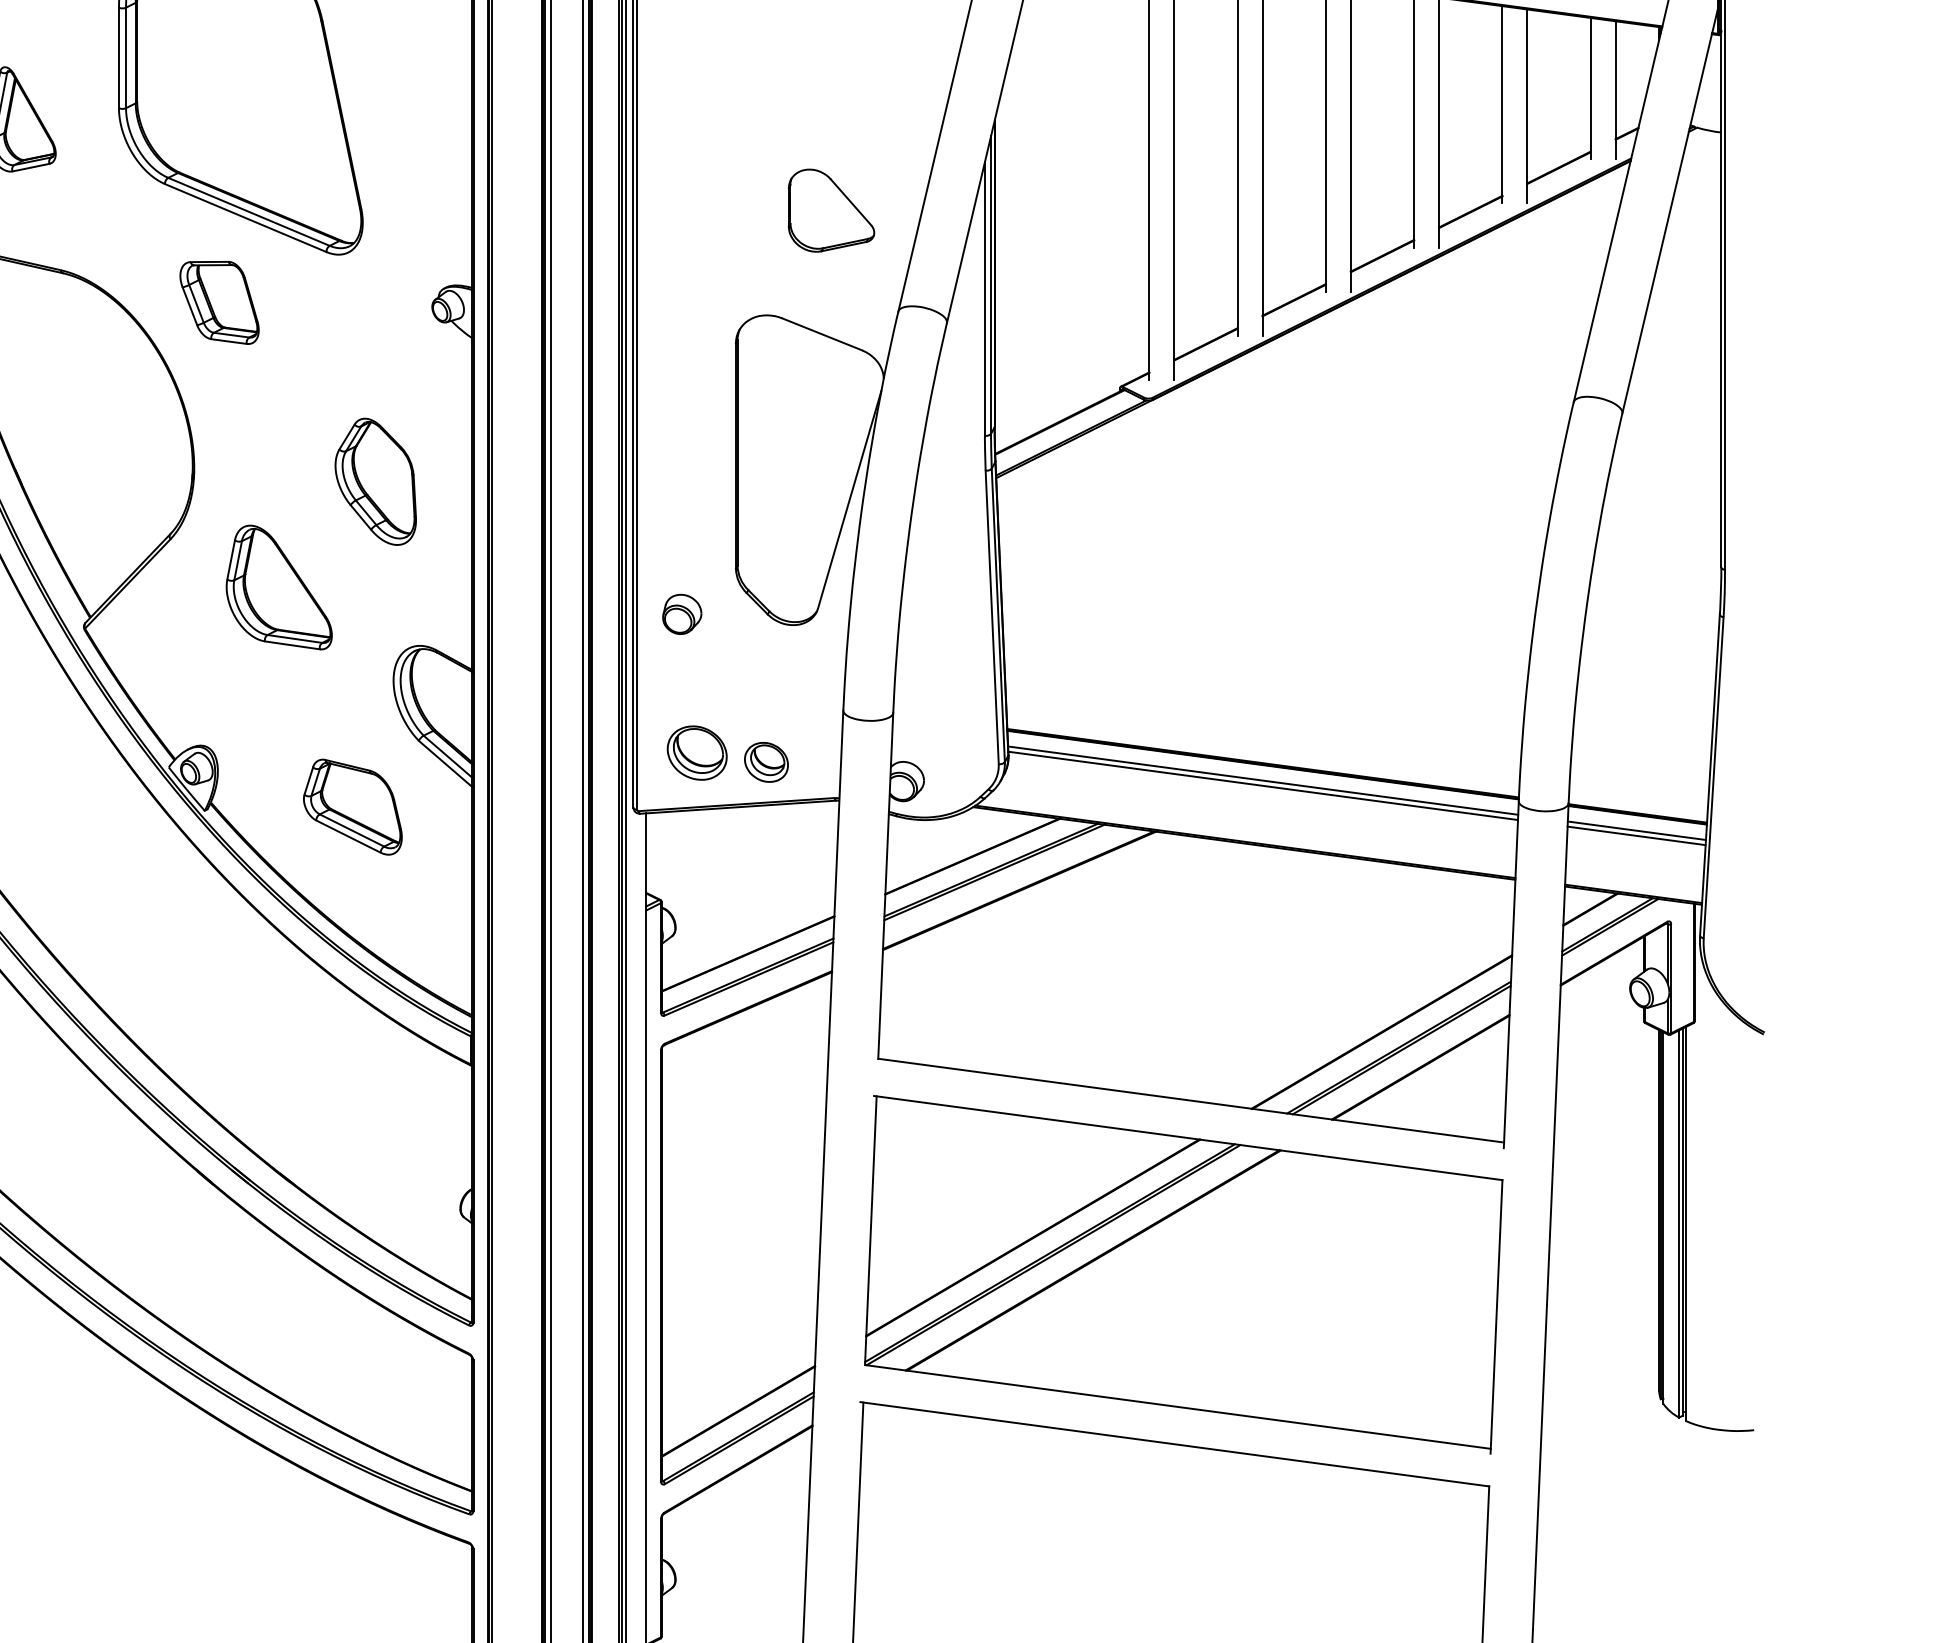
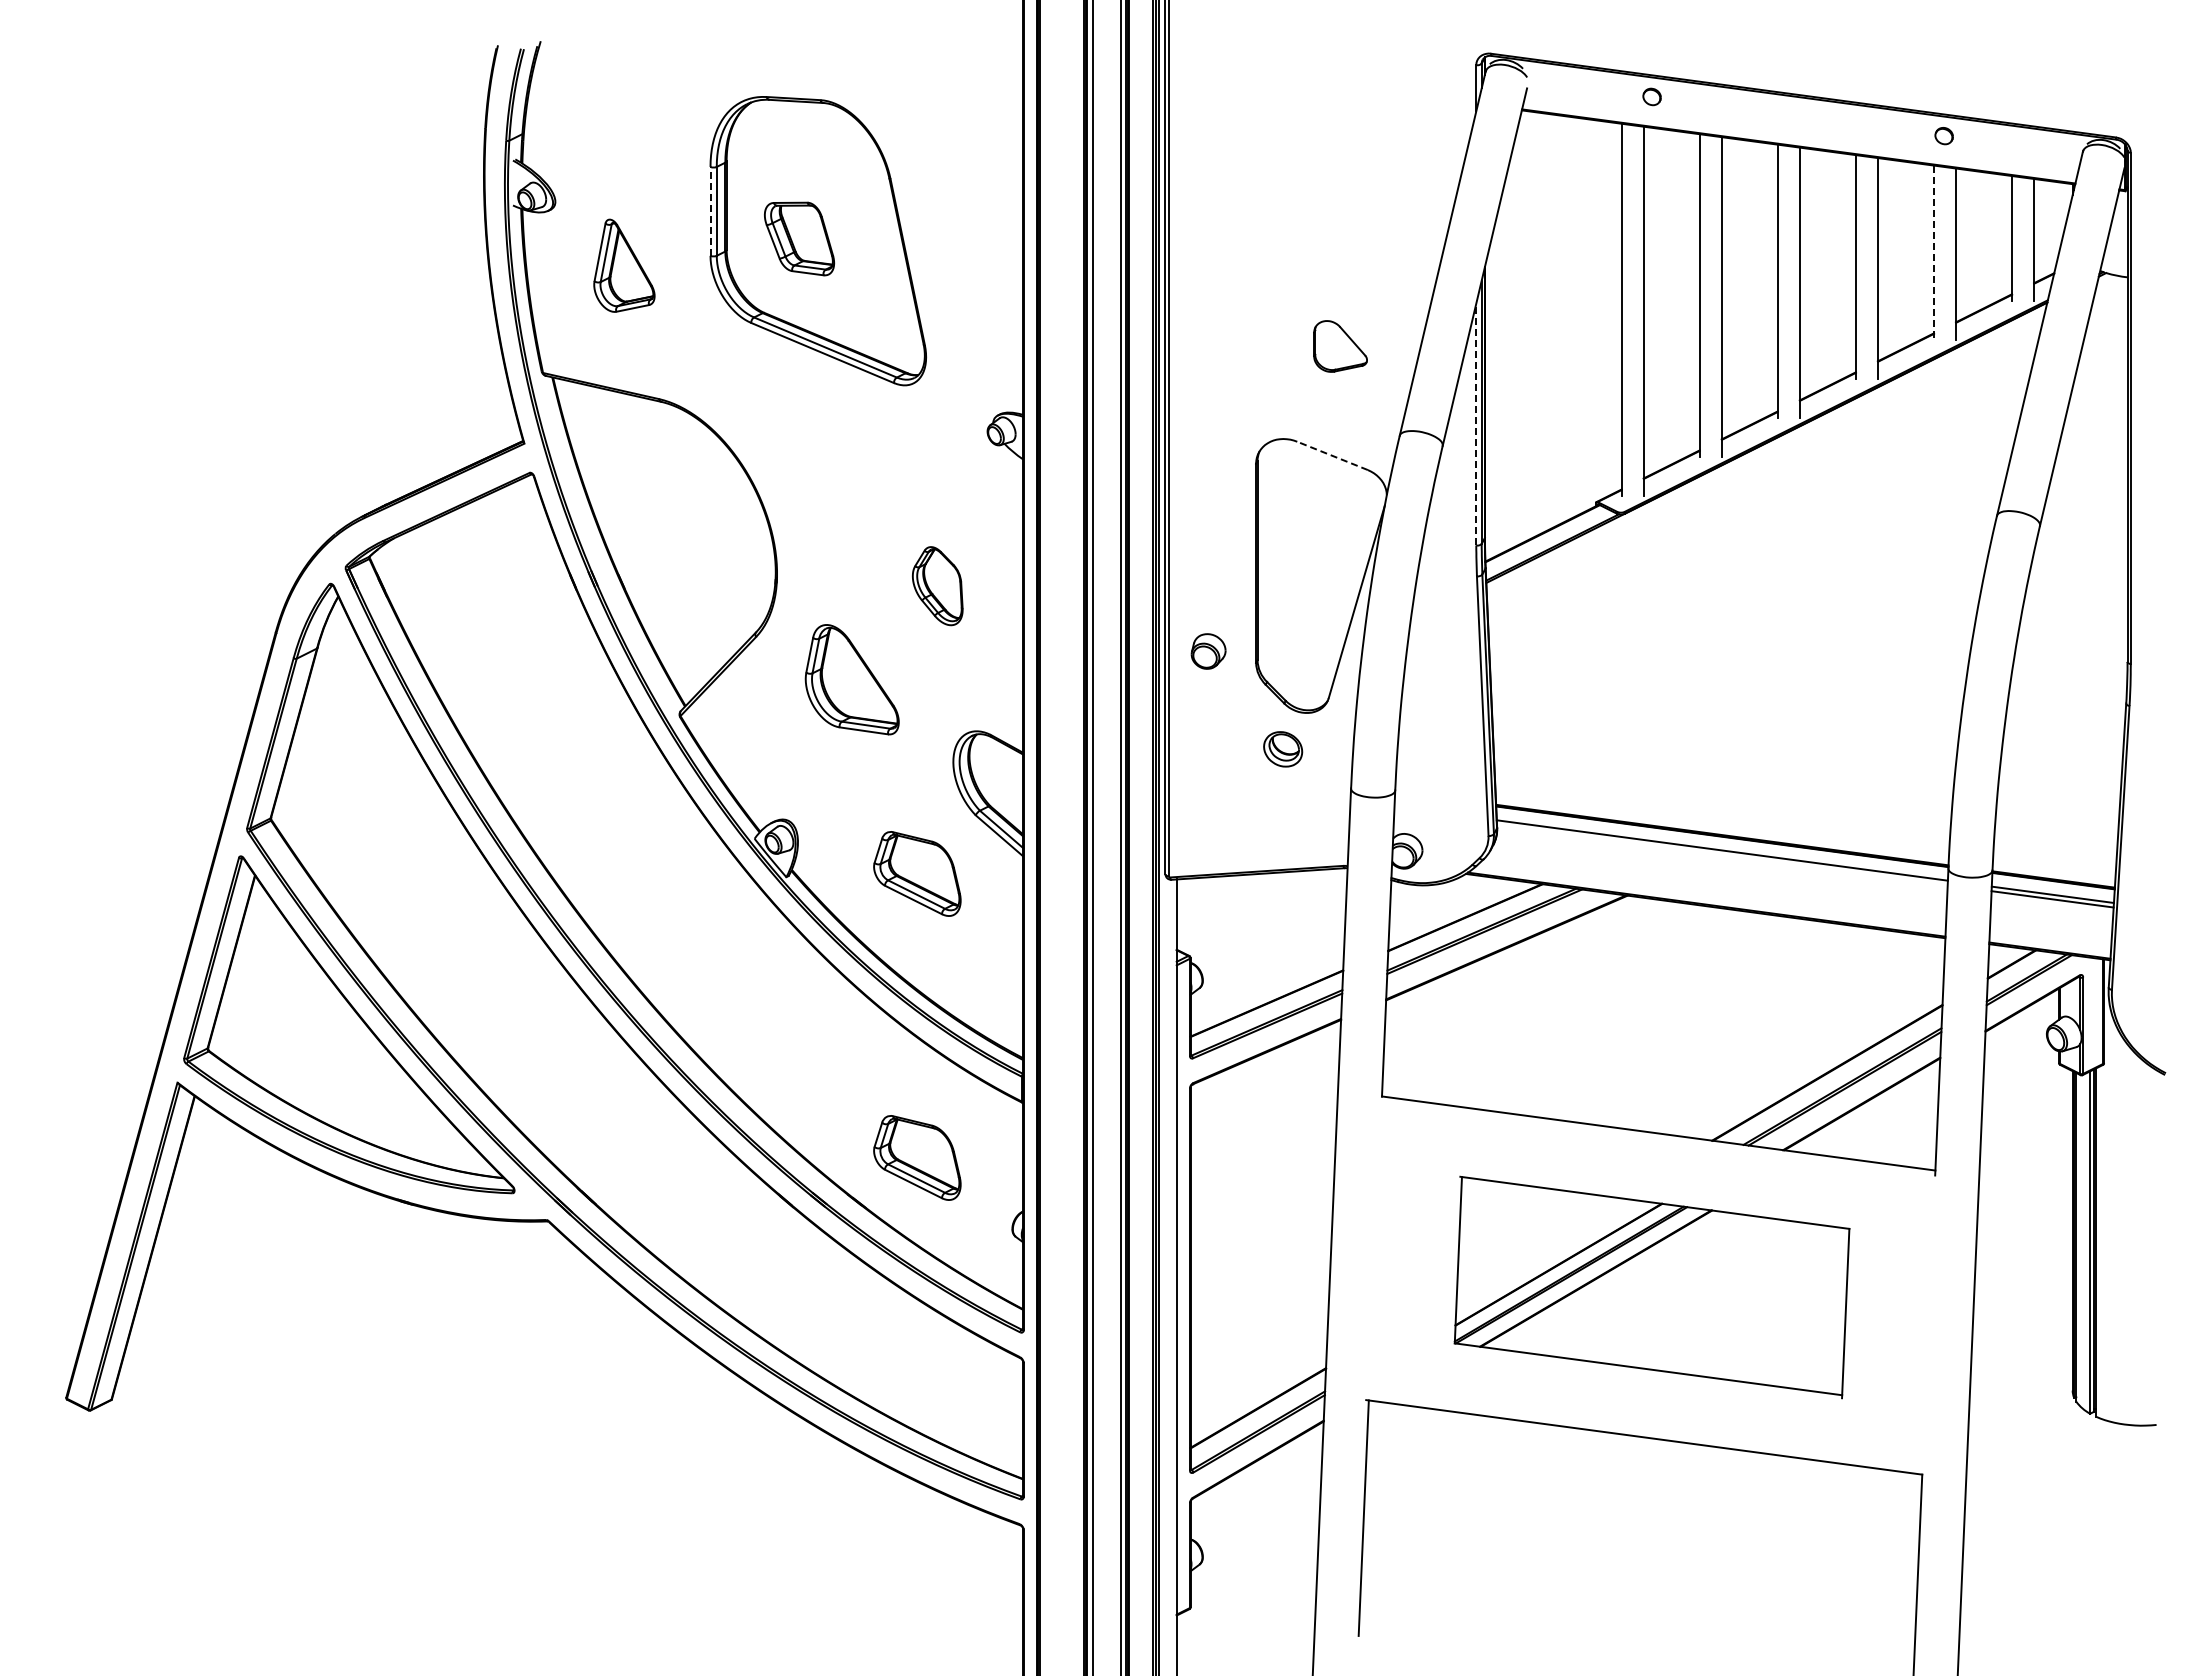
line: (118, 56) -> (710, 210), solid -> dashed
line: (1501, 105) -> (1933, 253), solid -> dashed
part: (831, 210) -> (1340, 346), size x0.7
line: (985, 298) -> (1476, 424), solid -> dashed
part: (219, 302) -> (799, 238), moved
line: (822, 333) -> (1332, 455), solid -> dashed
part: (375, 480) -> (937, 585), size x0.7
part: (682, 614) -> (1208, 651), moved
part: (696, 752) -> (1221, 825), removed
part: (766, 762) -> (1283, 749), moved
line: (1263, 785) -> (1722, 854), removed
part: (353, 1127) -> (917, 1157), added
part: (1183, 1274) -> (1651, 1287), size x0.7

